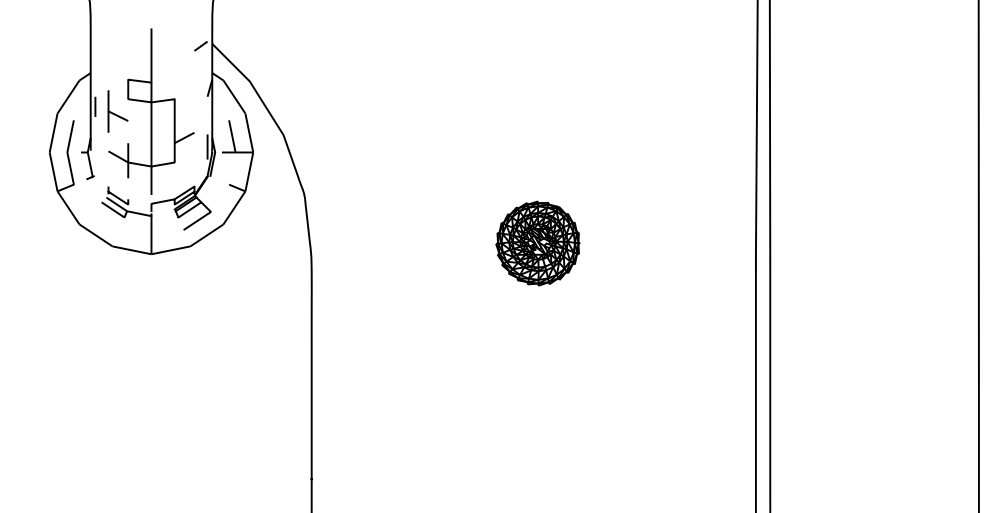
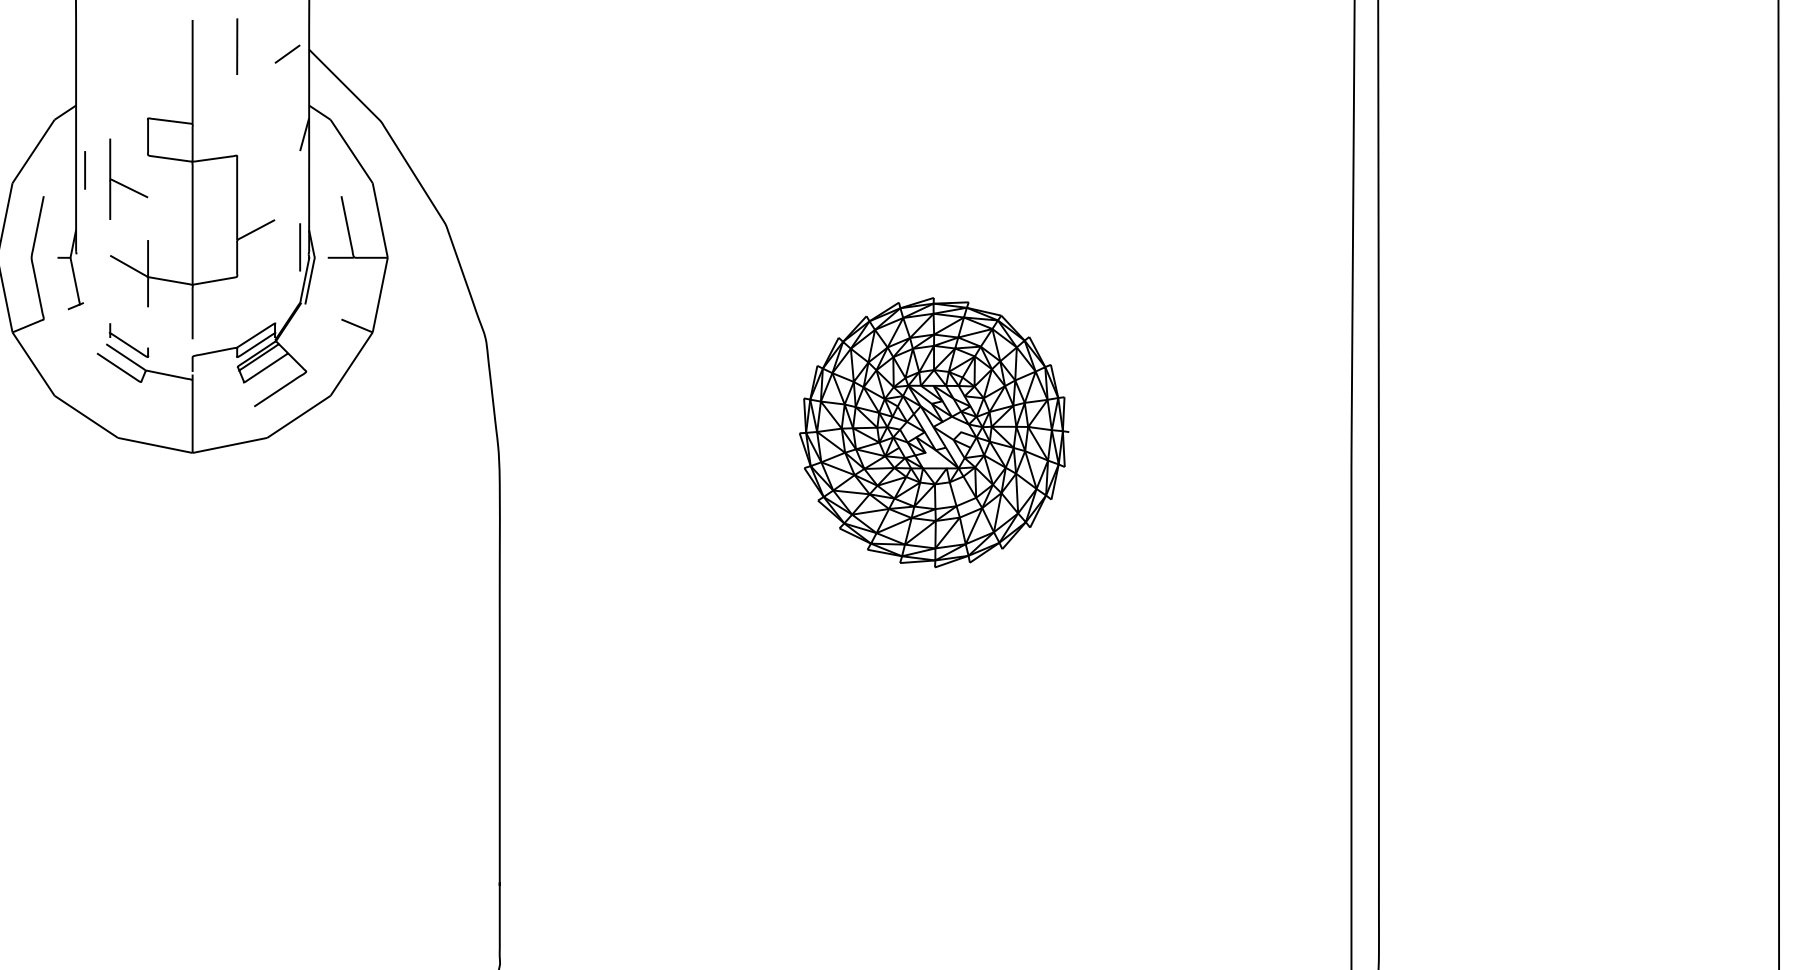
line: (174, 42) -> (236, 46), added
part: (537, 243) -> (932, 432), size x1.67

